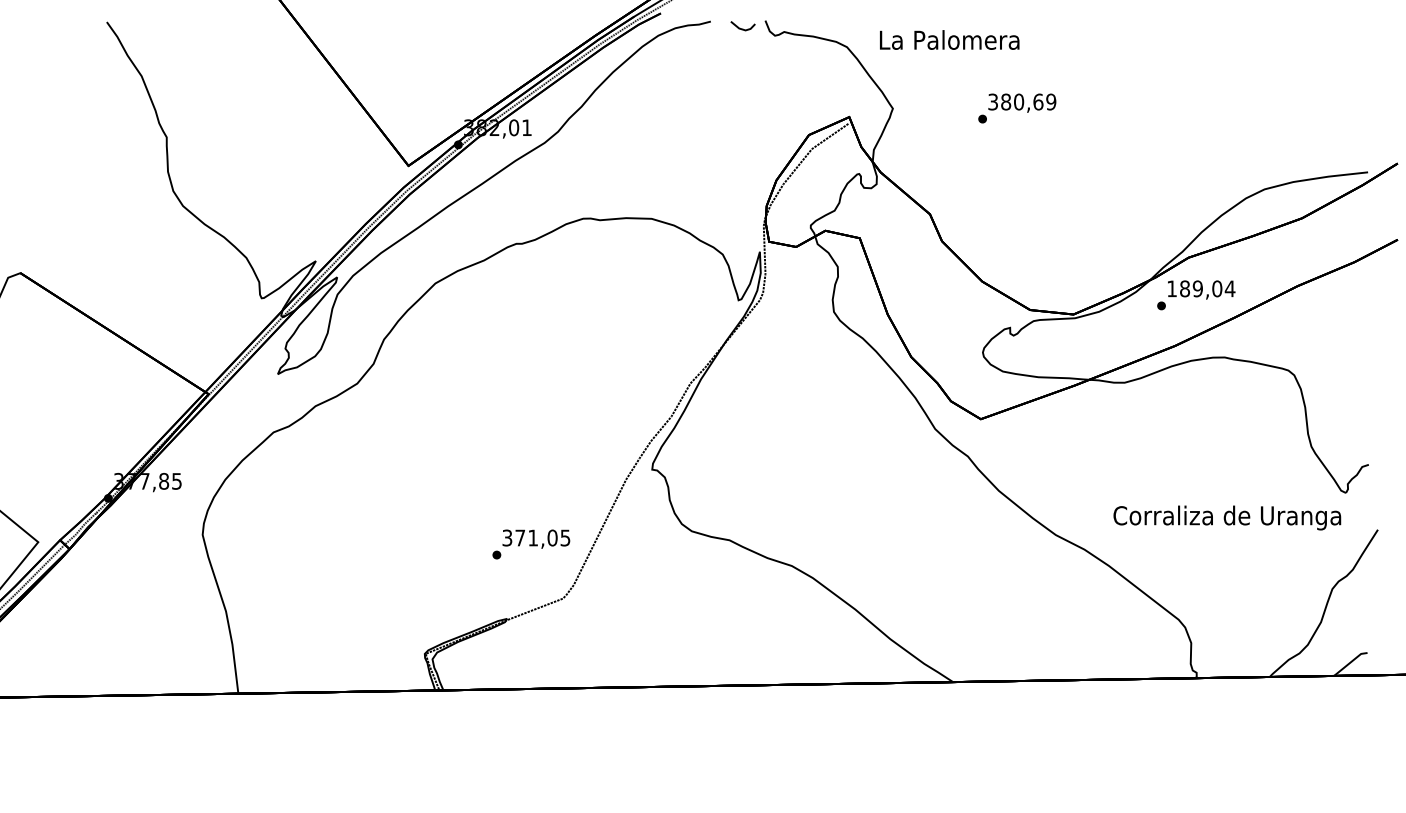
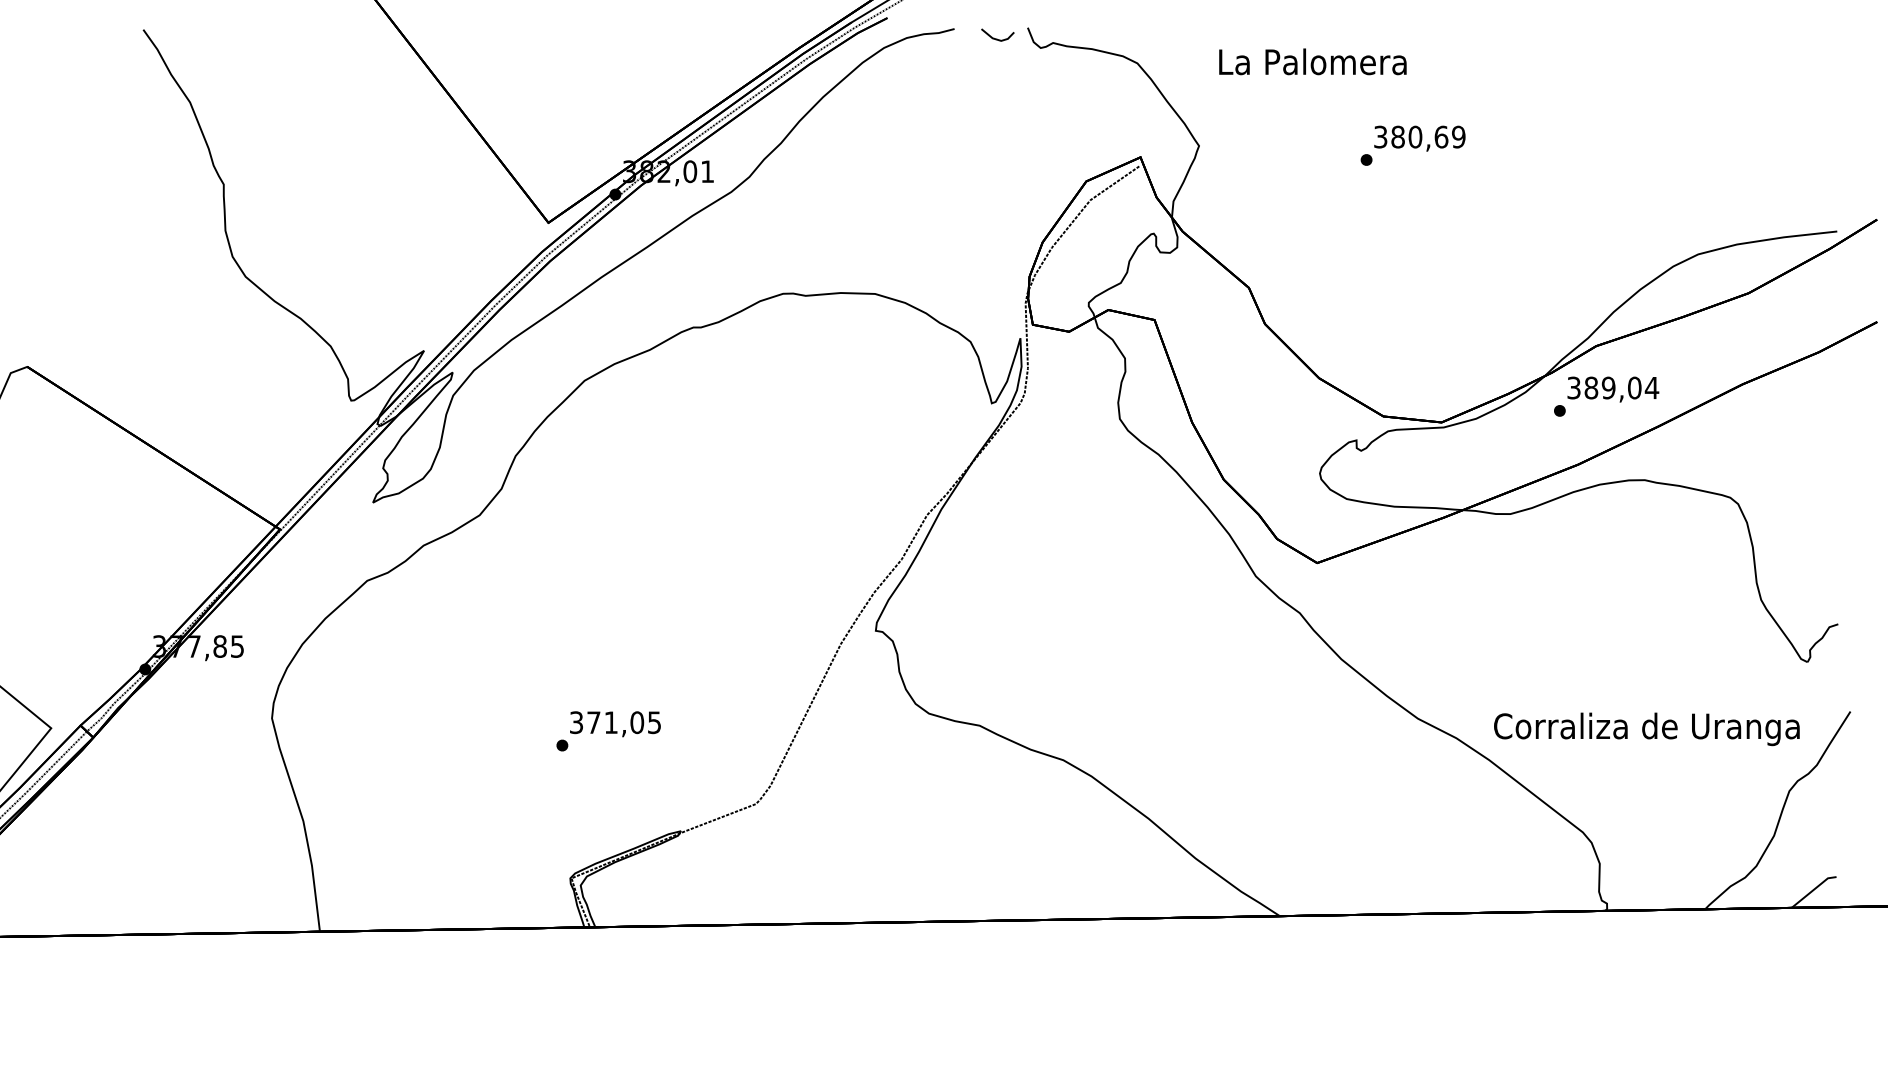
text: (949, 39) -> (1312, 61), moved
text: (1017, 108) -> (1413, 145), moved
text: (1171, 288) -> (1573, 387), 189,04 -> 389,04
text: (1227, 517) -> (1647, 728), moved
text: (531, 544) -> (608, 731), moved

